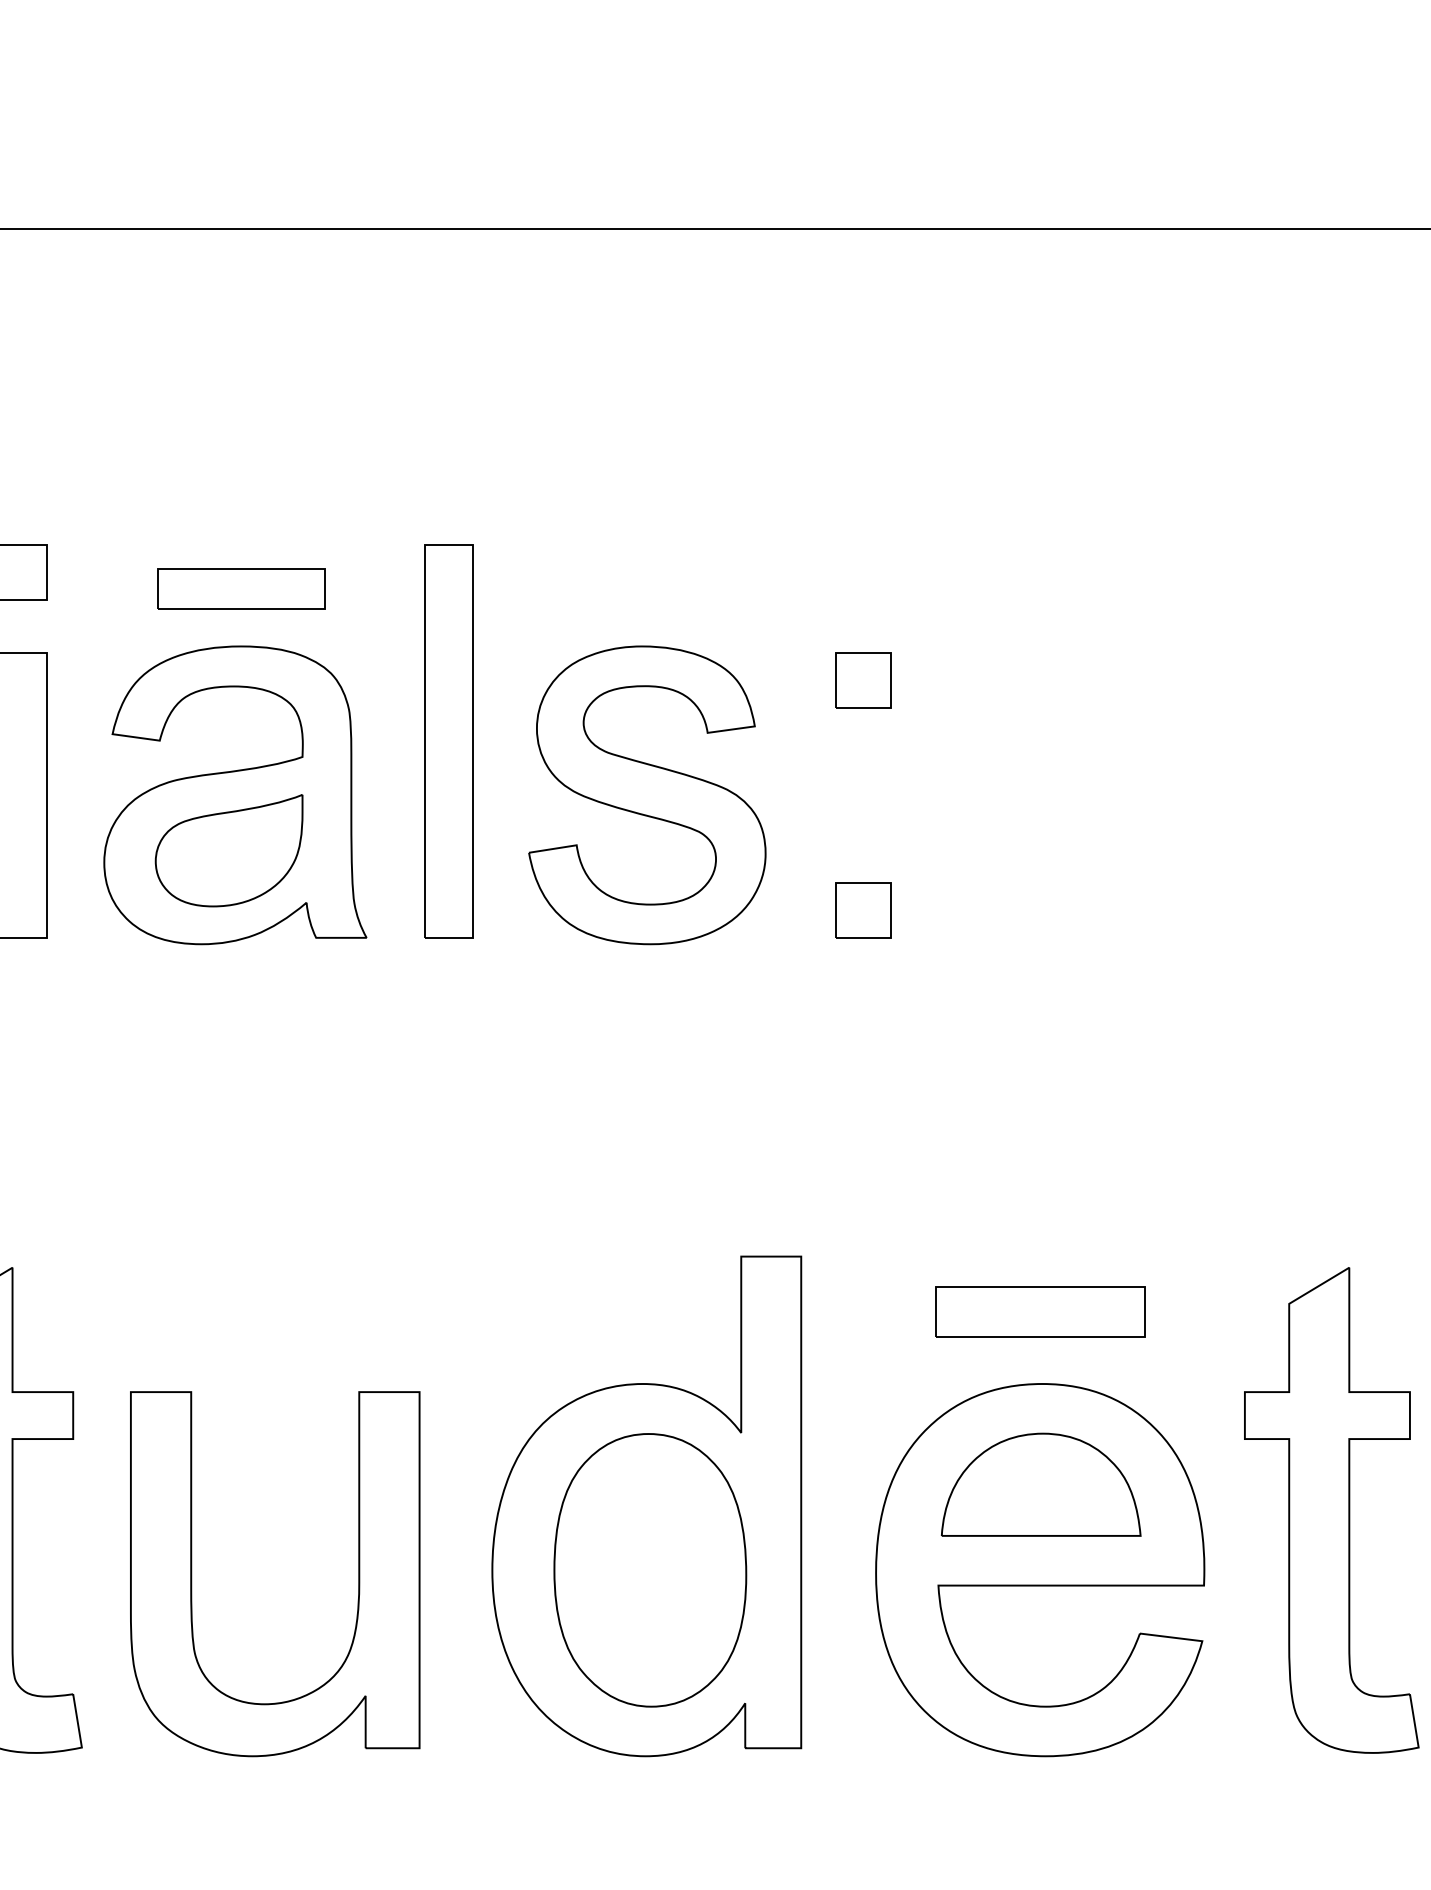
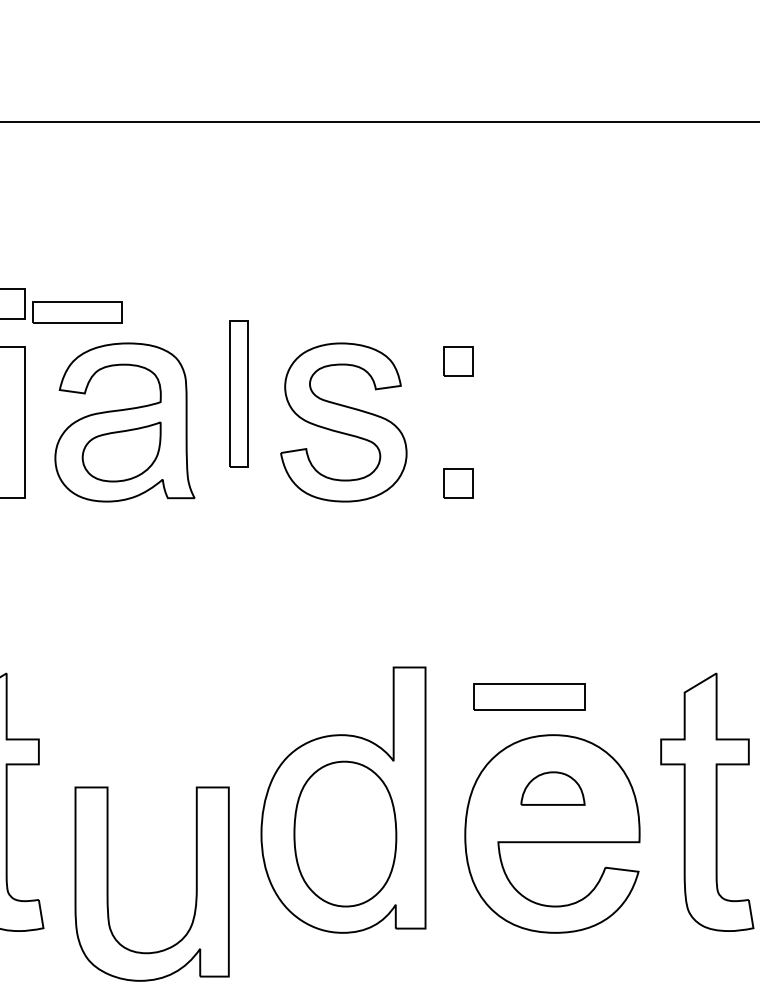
part: (241, 588) -> (77, 312), moved
part: (449, 740) -> (238, 393), size x0.7
part: (1040, 1311) -> (529, 696), moved
part: (1040, 1484) -> (552, 788), size x0.6
part: (192, 1572) -> (108, 883), moved

